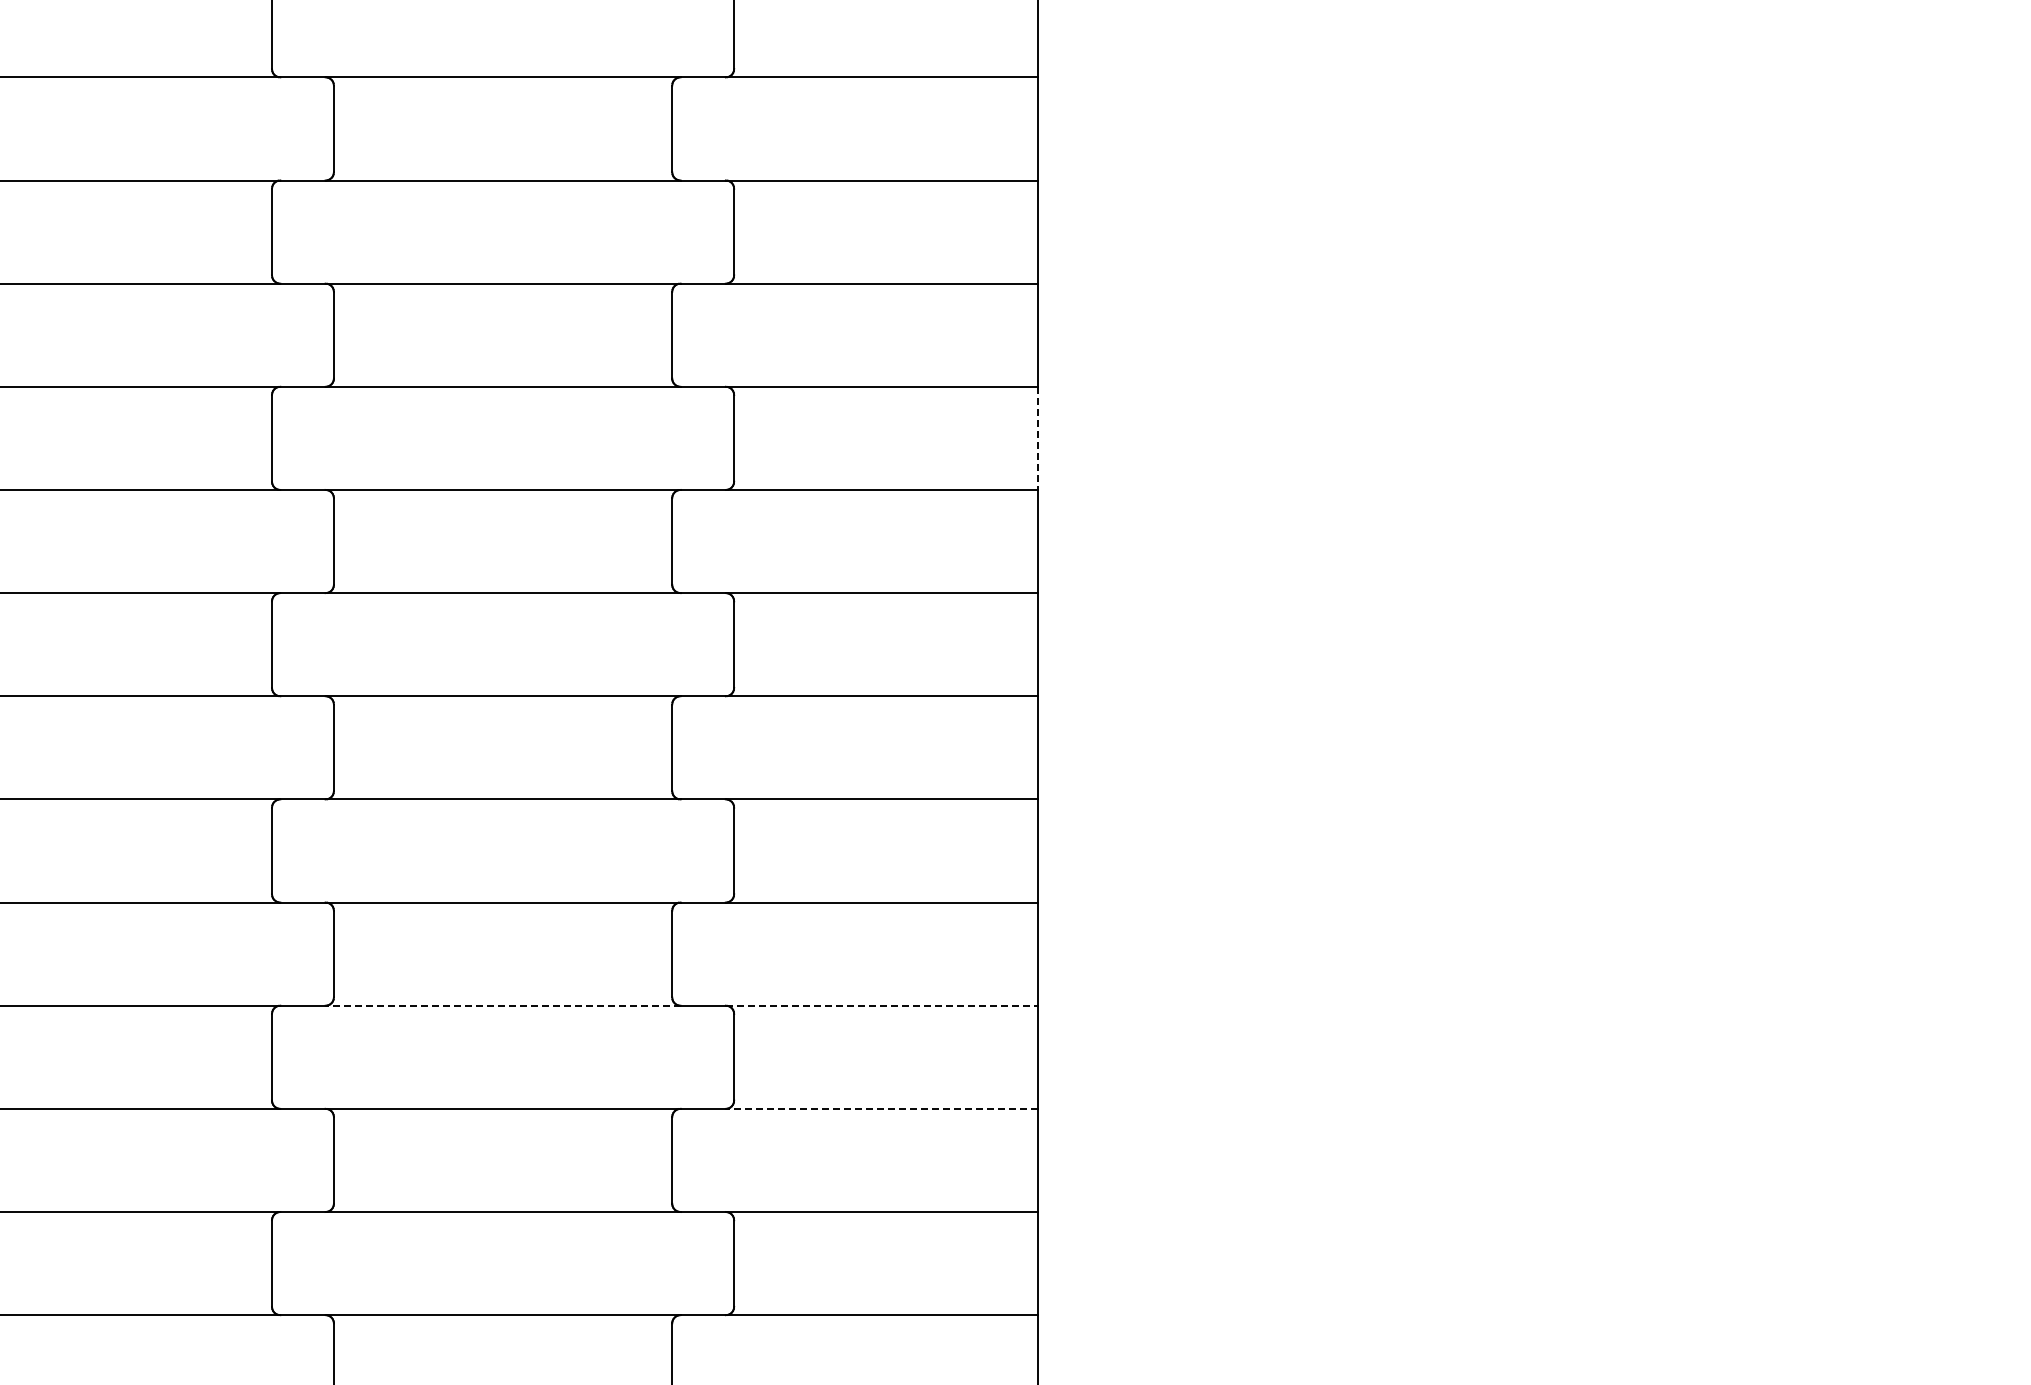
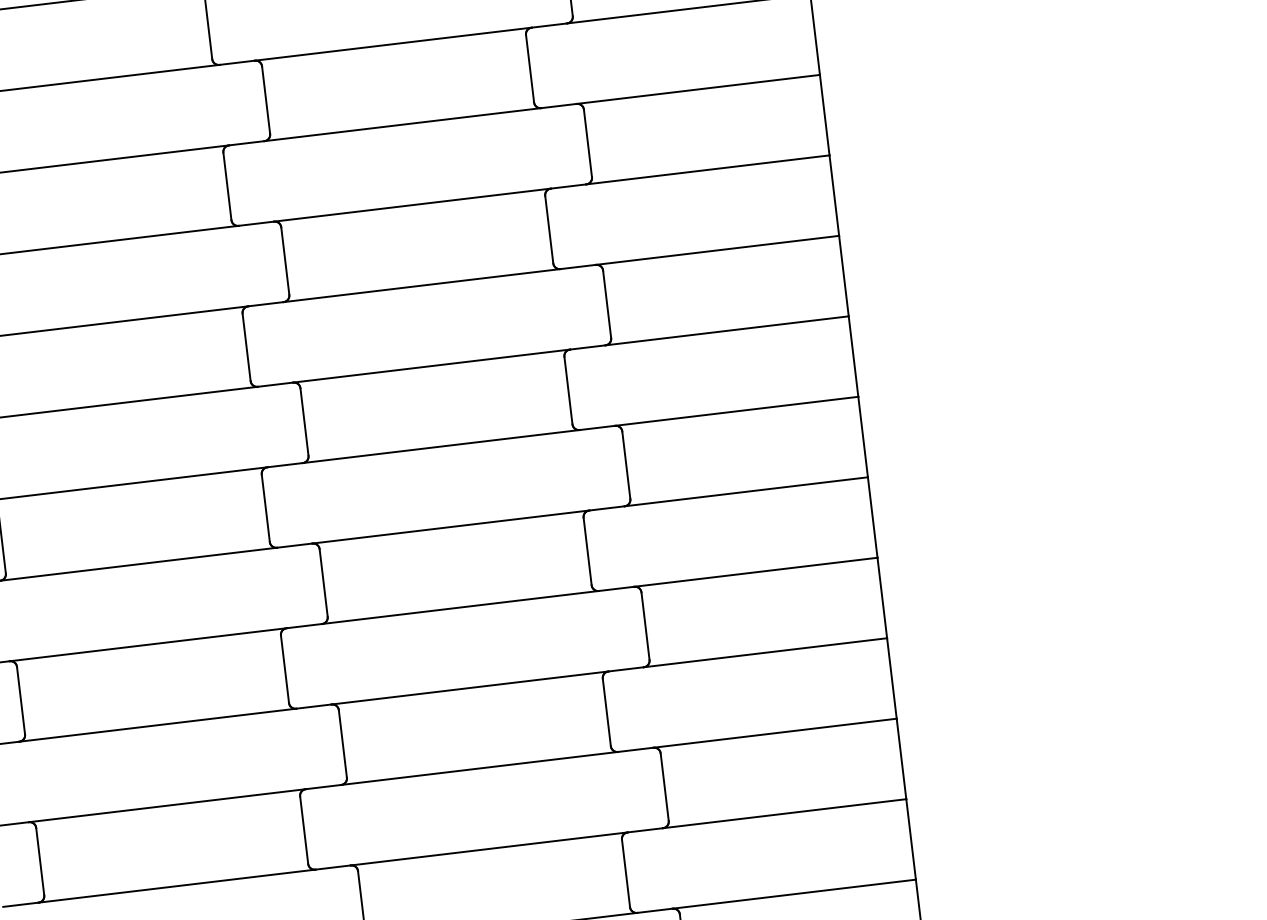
line: (1037, 438) -> (824, 115), dashed -> solid
line: (502, 1005) -> (459, 607), dashed -> solid
line: (881, 1005) -> (755, 572), dashed -> solid
line: (881, 1108) -> (765, 652), dashed -> solid

